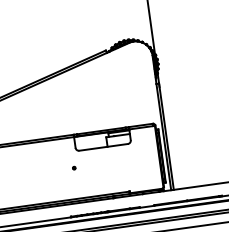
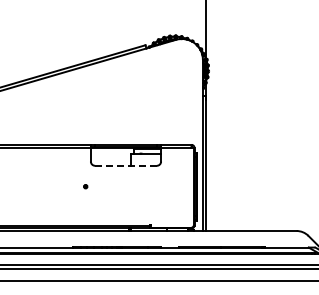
line: (103, 147) -> (125, 165), solid -> dashed

